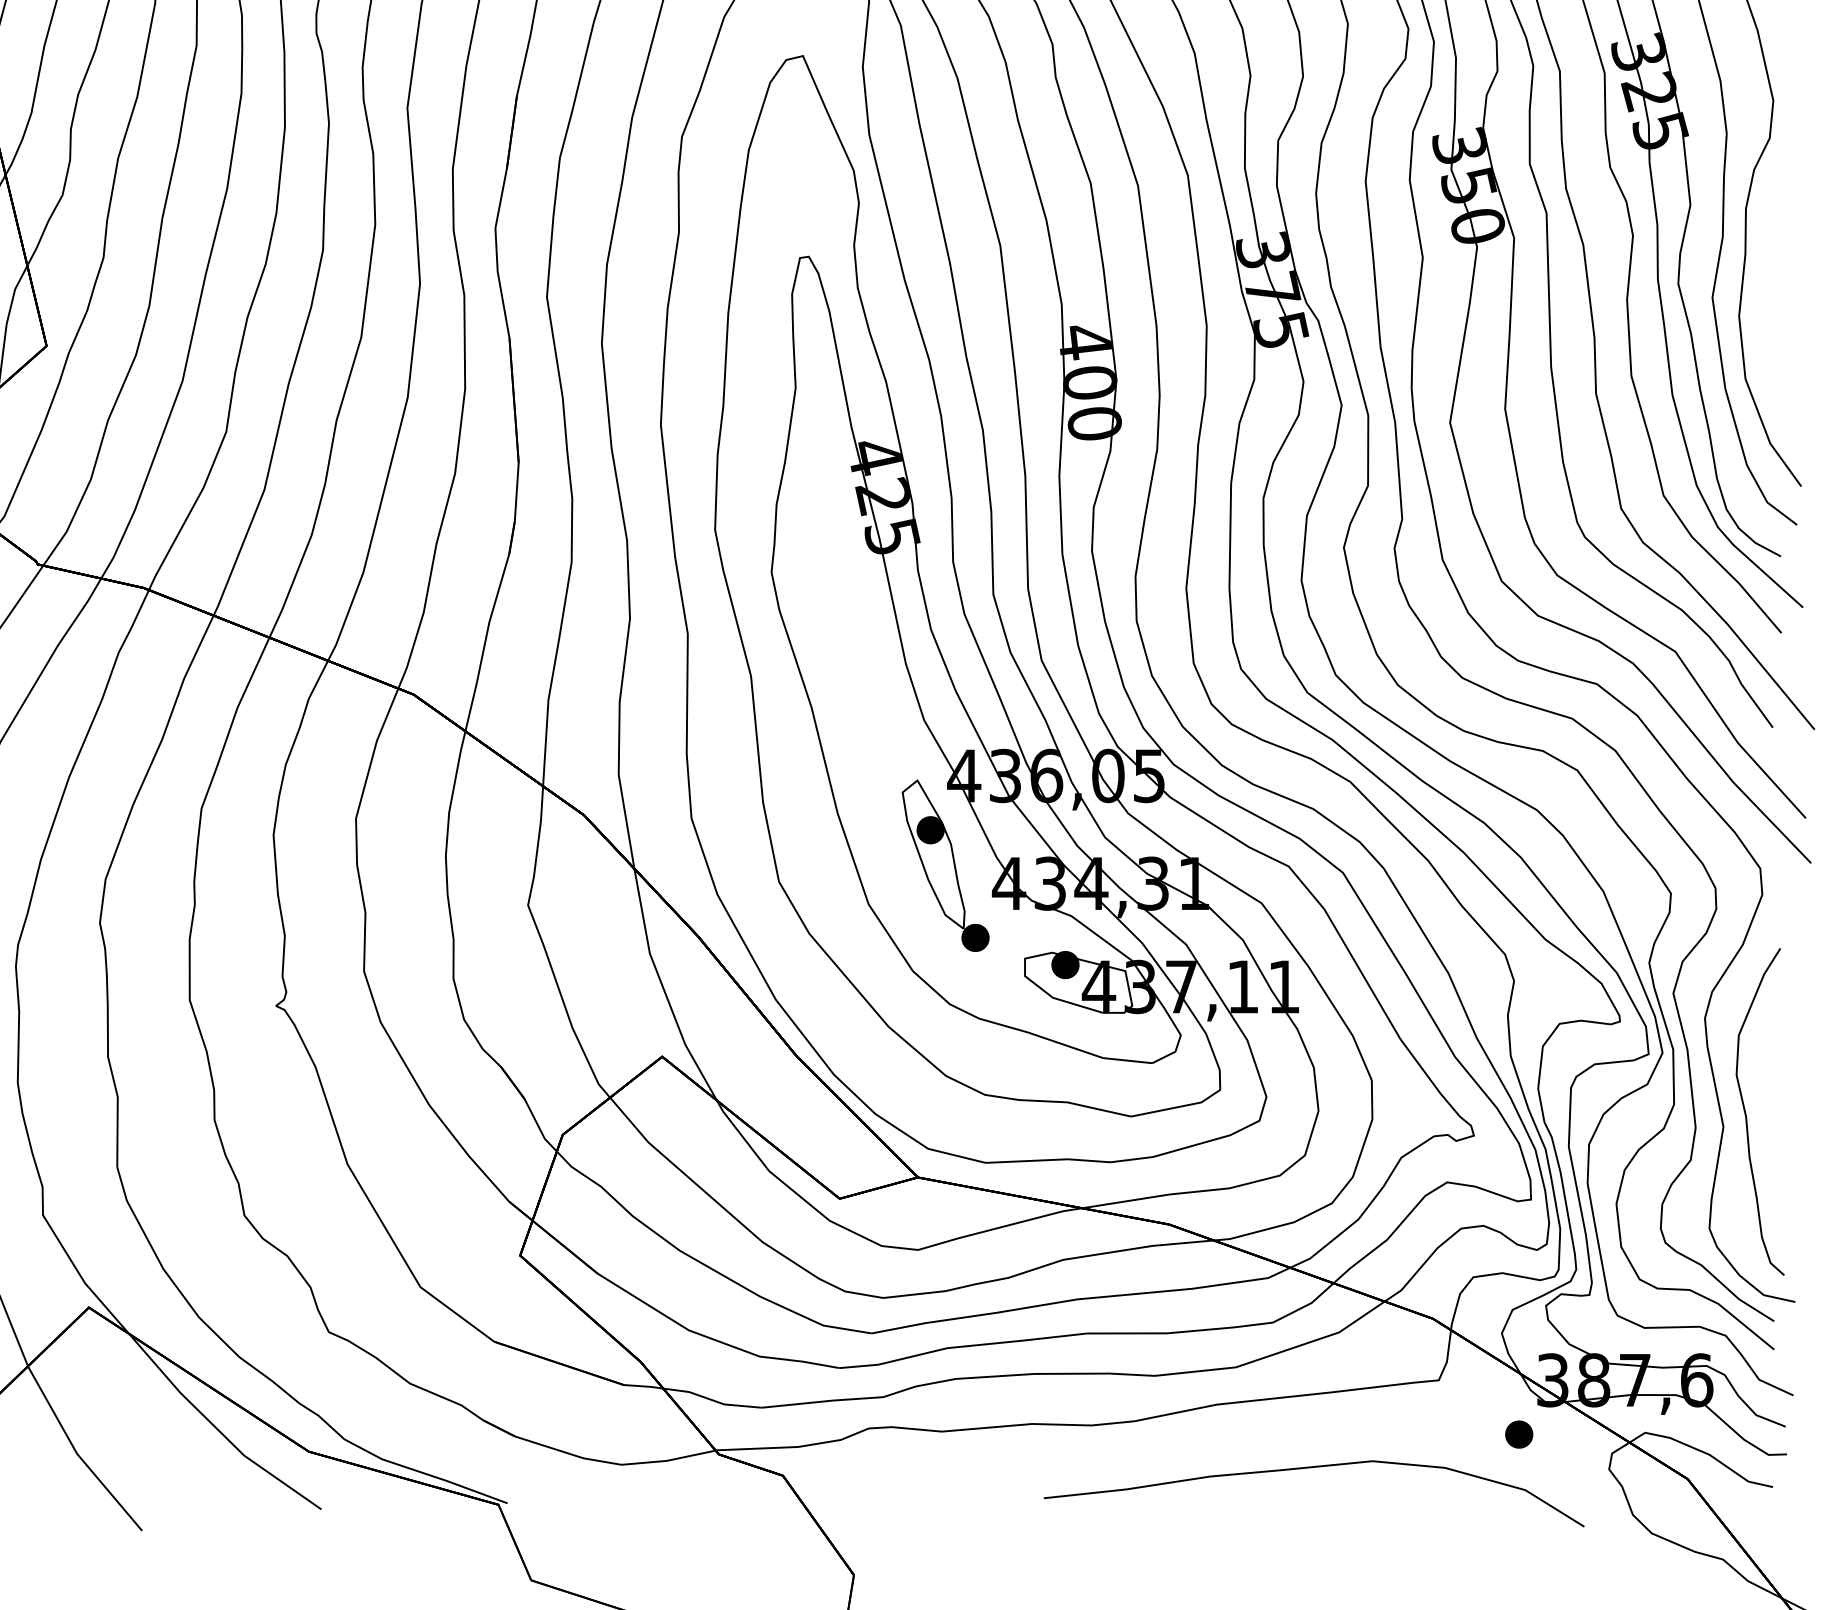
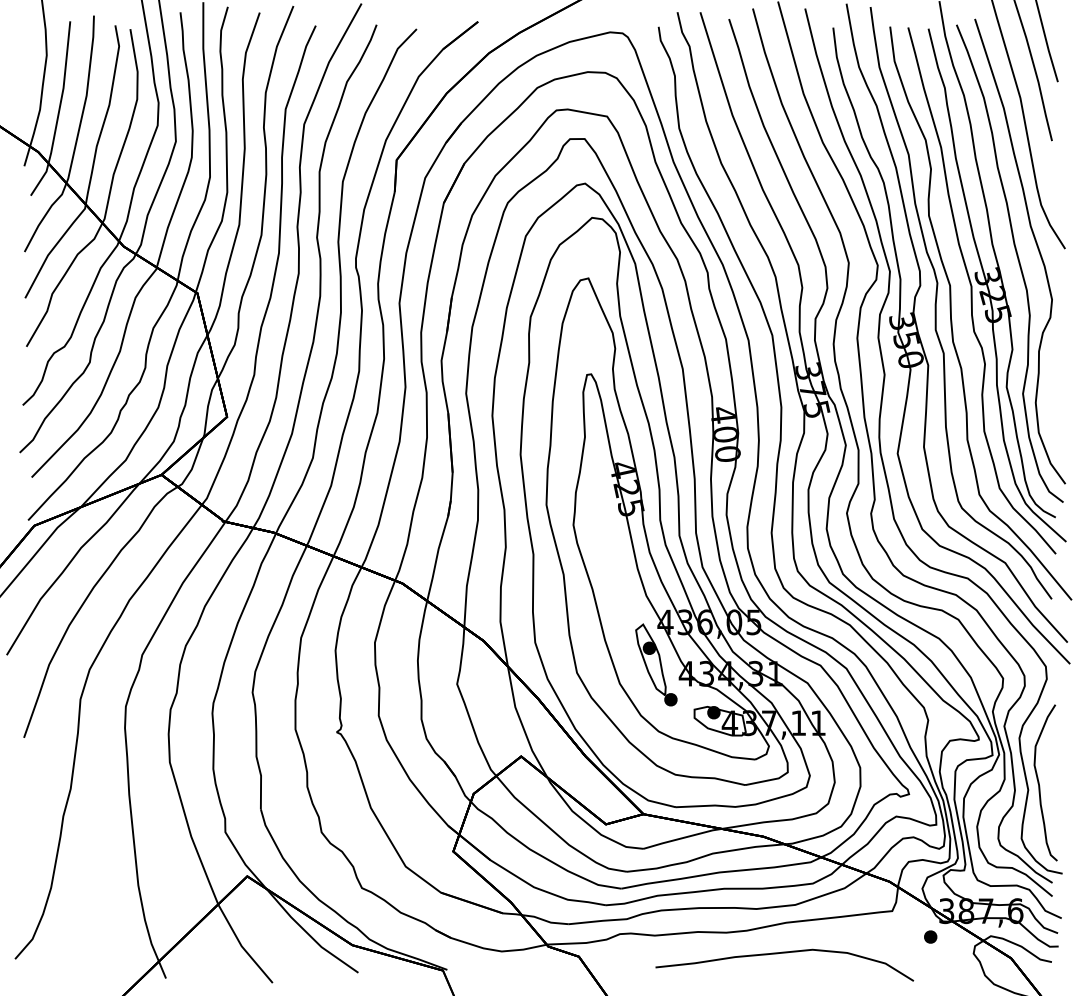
curve: (1313, 1469) -> (784, 953), moved

